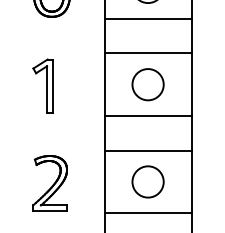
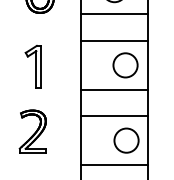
circle: (148, 84) -> (125, 65), moved
circle: (148, 181) -> (126, 140), moved
part: (49, 183) -> (32, 131), moved

